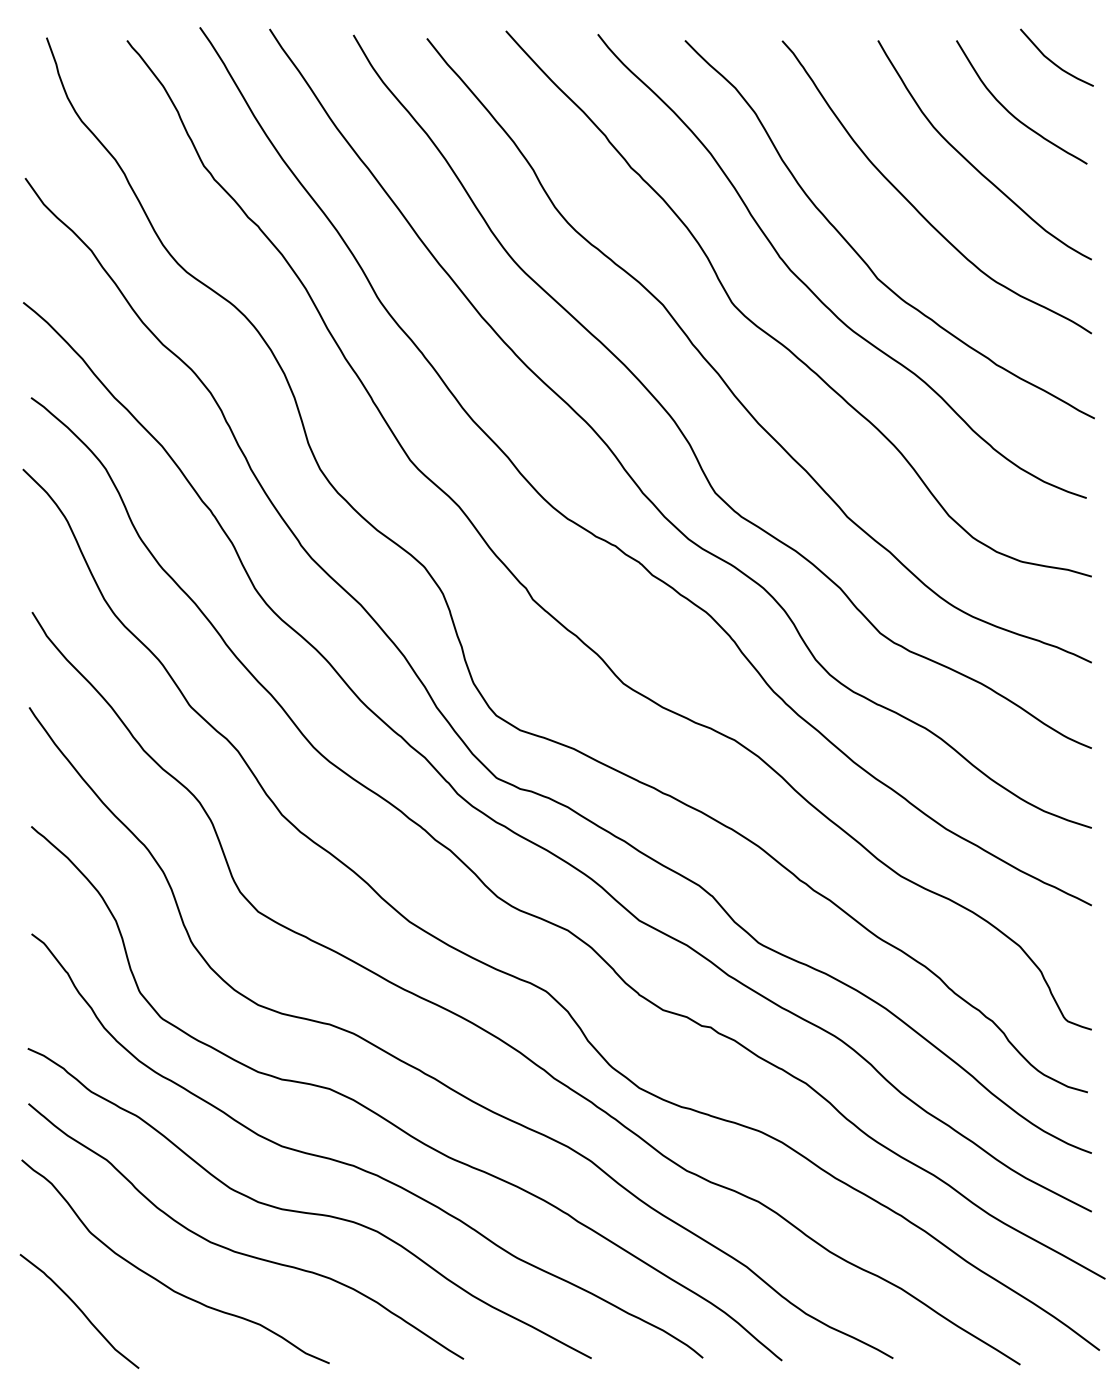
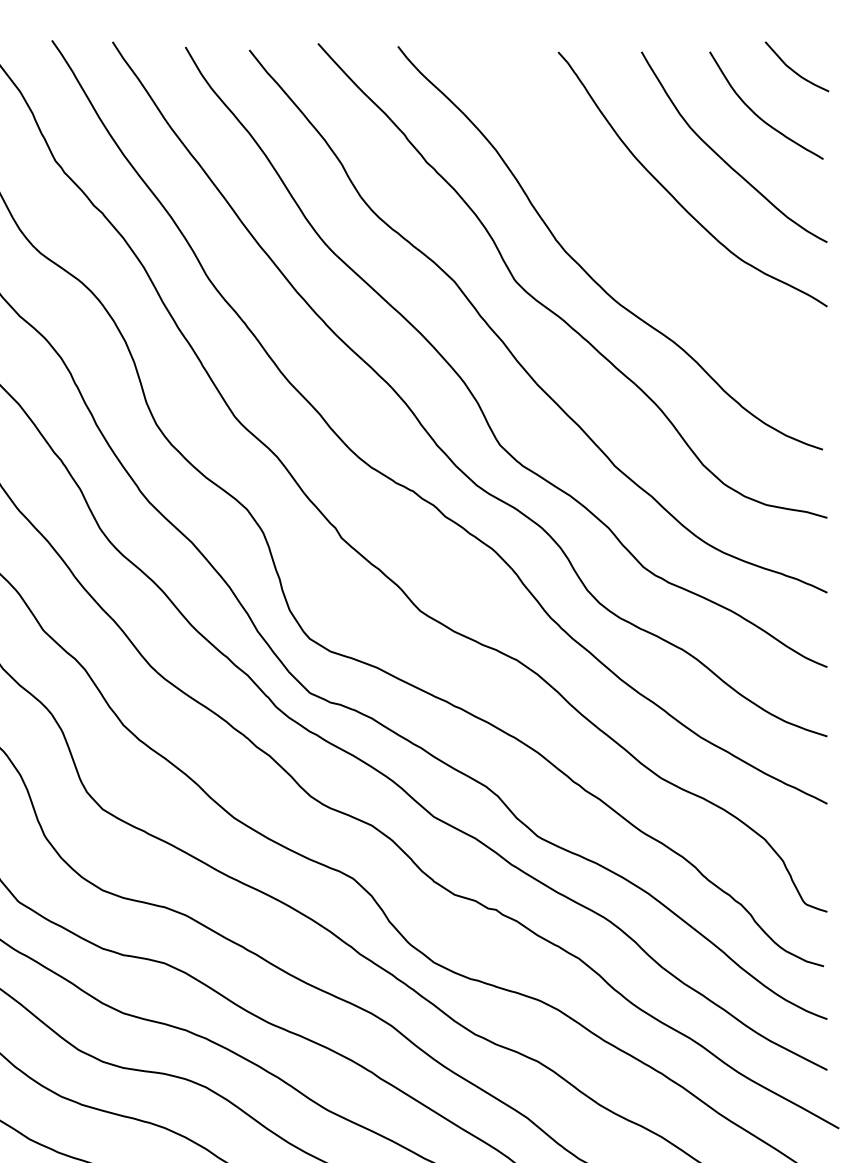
curve: (861, 256) -> (627, 239), removed

